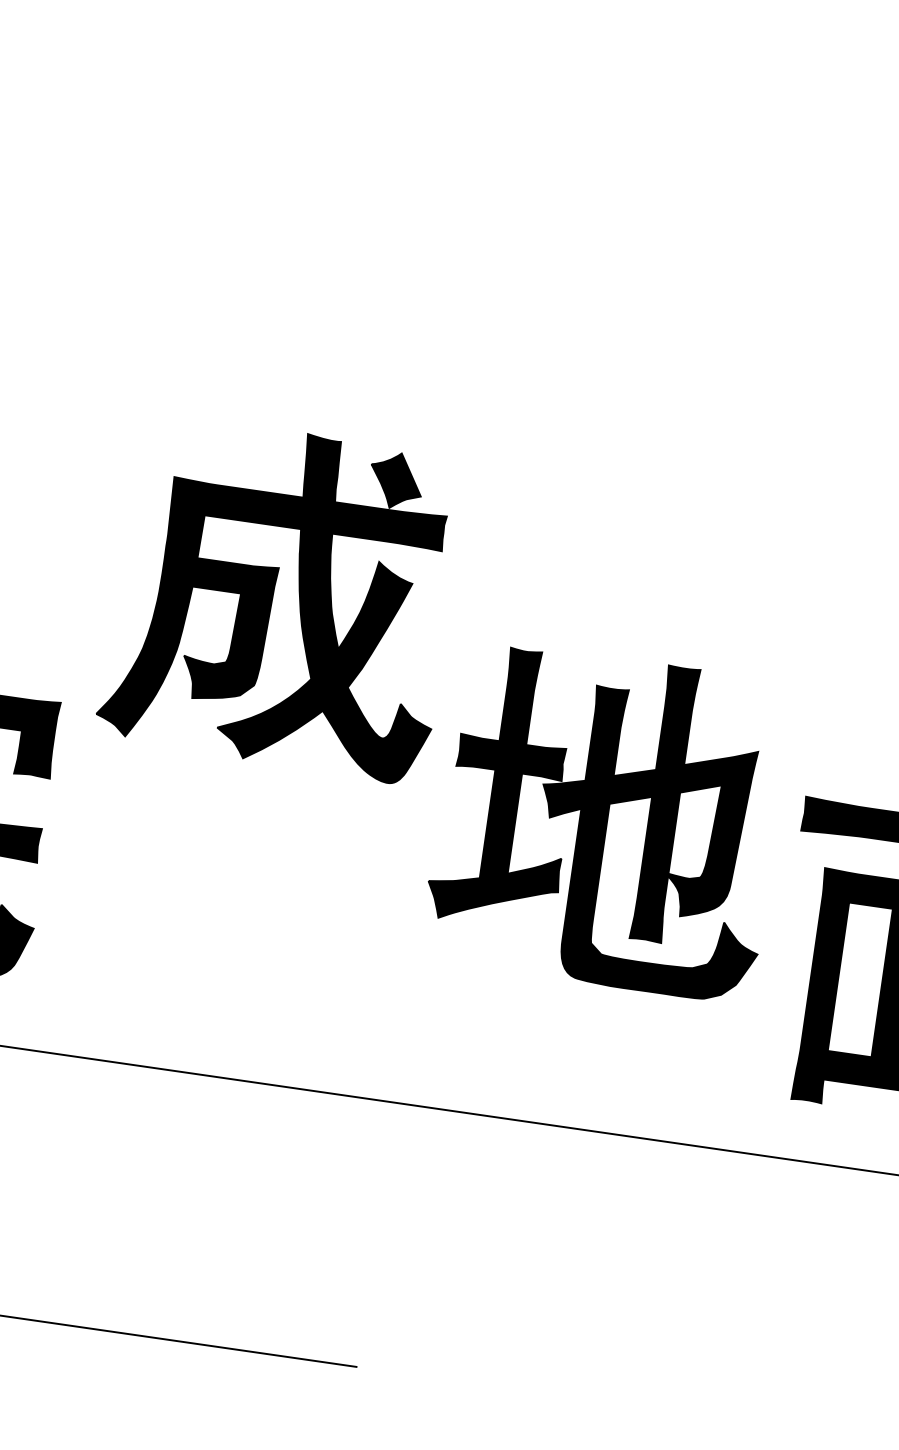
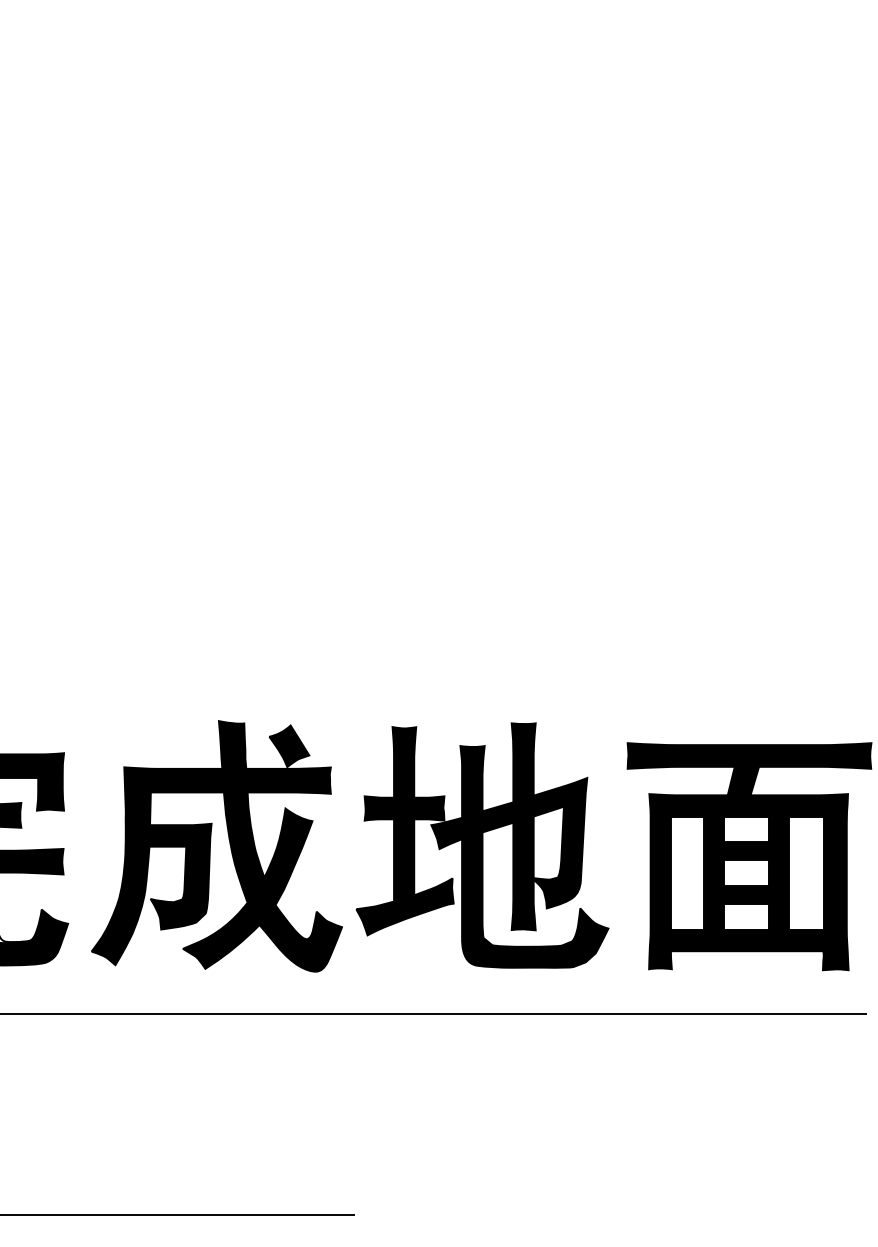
part: (280, 599) -> (216, 846), moved
part: (607, 821) -> (482, 845), moved

